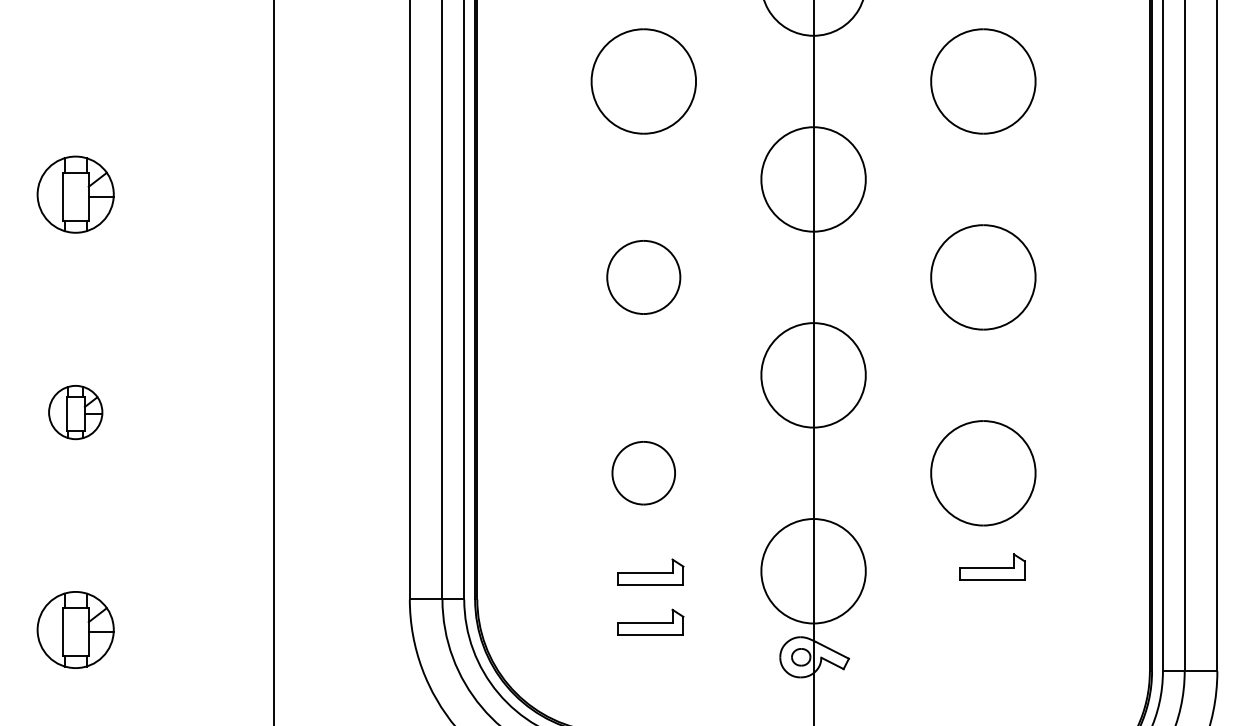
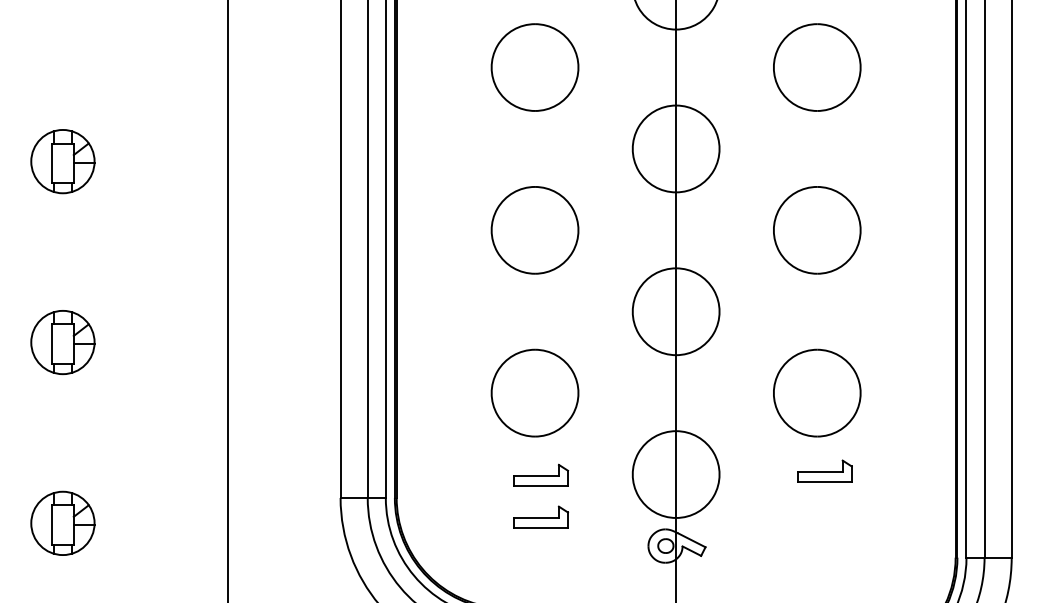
part: (643, 277) -> (534, 230), size x1.43
part: (75, 412) -> (62, 342), size x1.43
part: (643, 472) -> (534, 392), size x1.67

